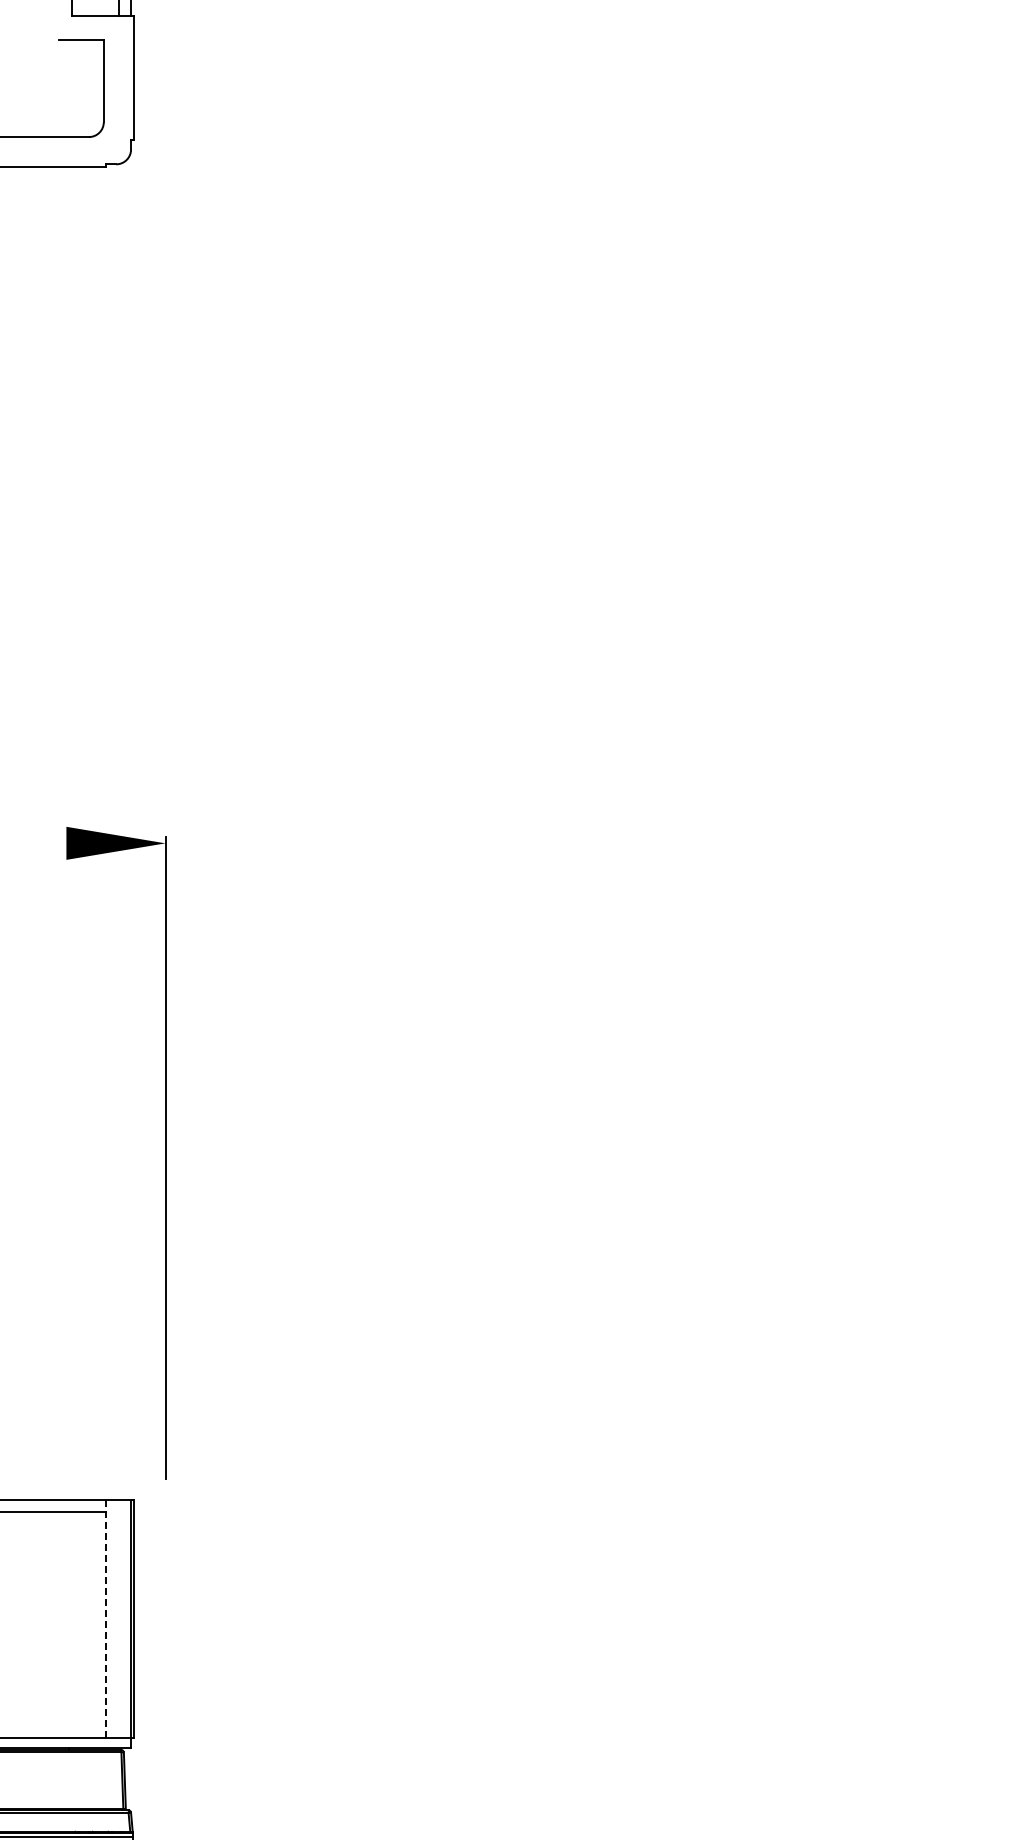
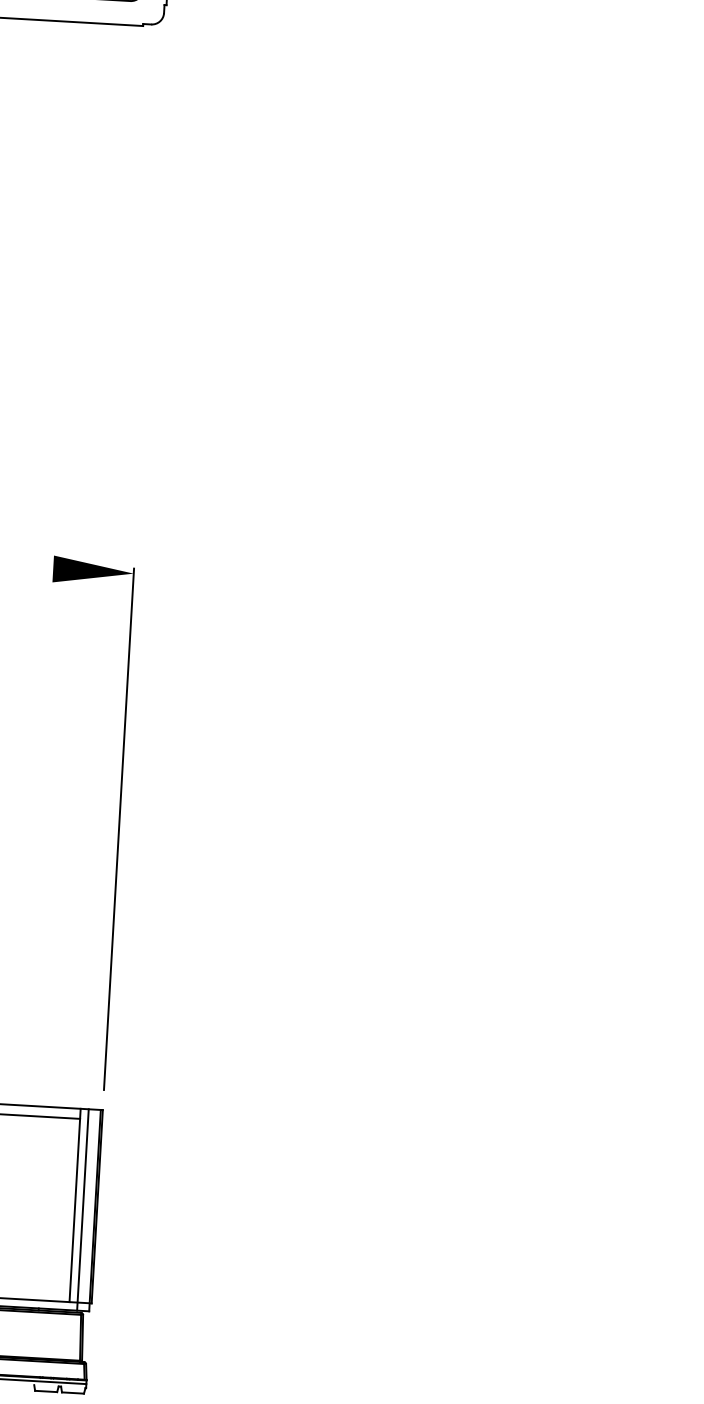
part: (165, 1153) -> (119, 825), moved
line: (106, 1618) -> (75, 1205), dashed -> solid
line: (116, 1623) -> (83, 1209), added

